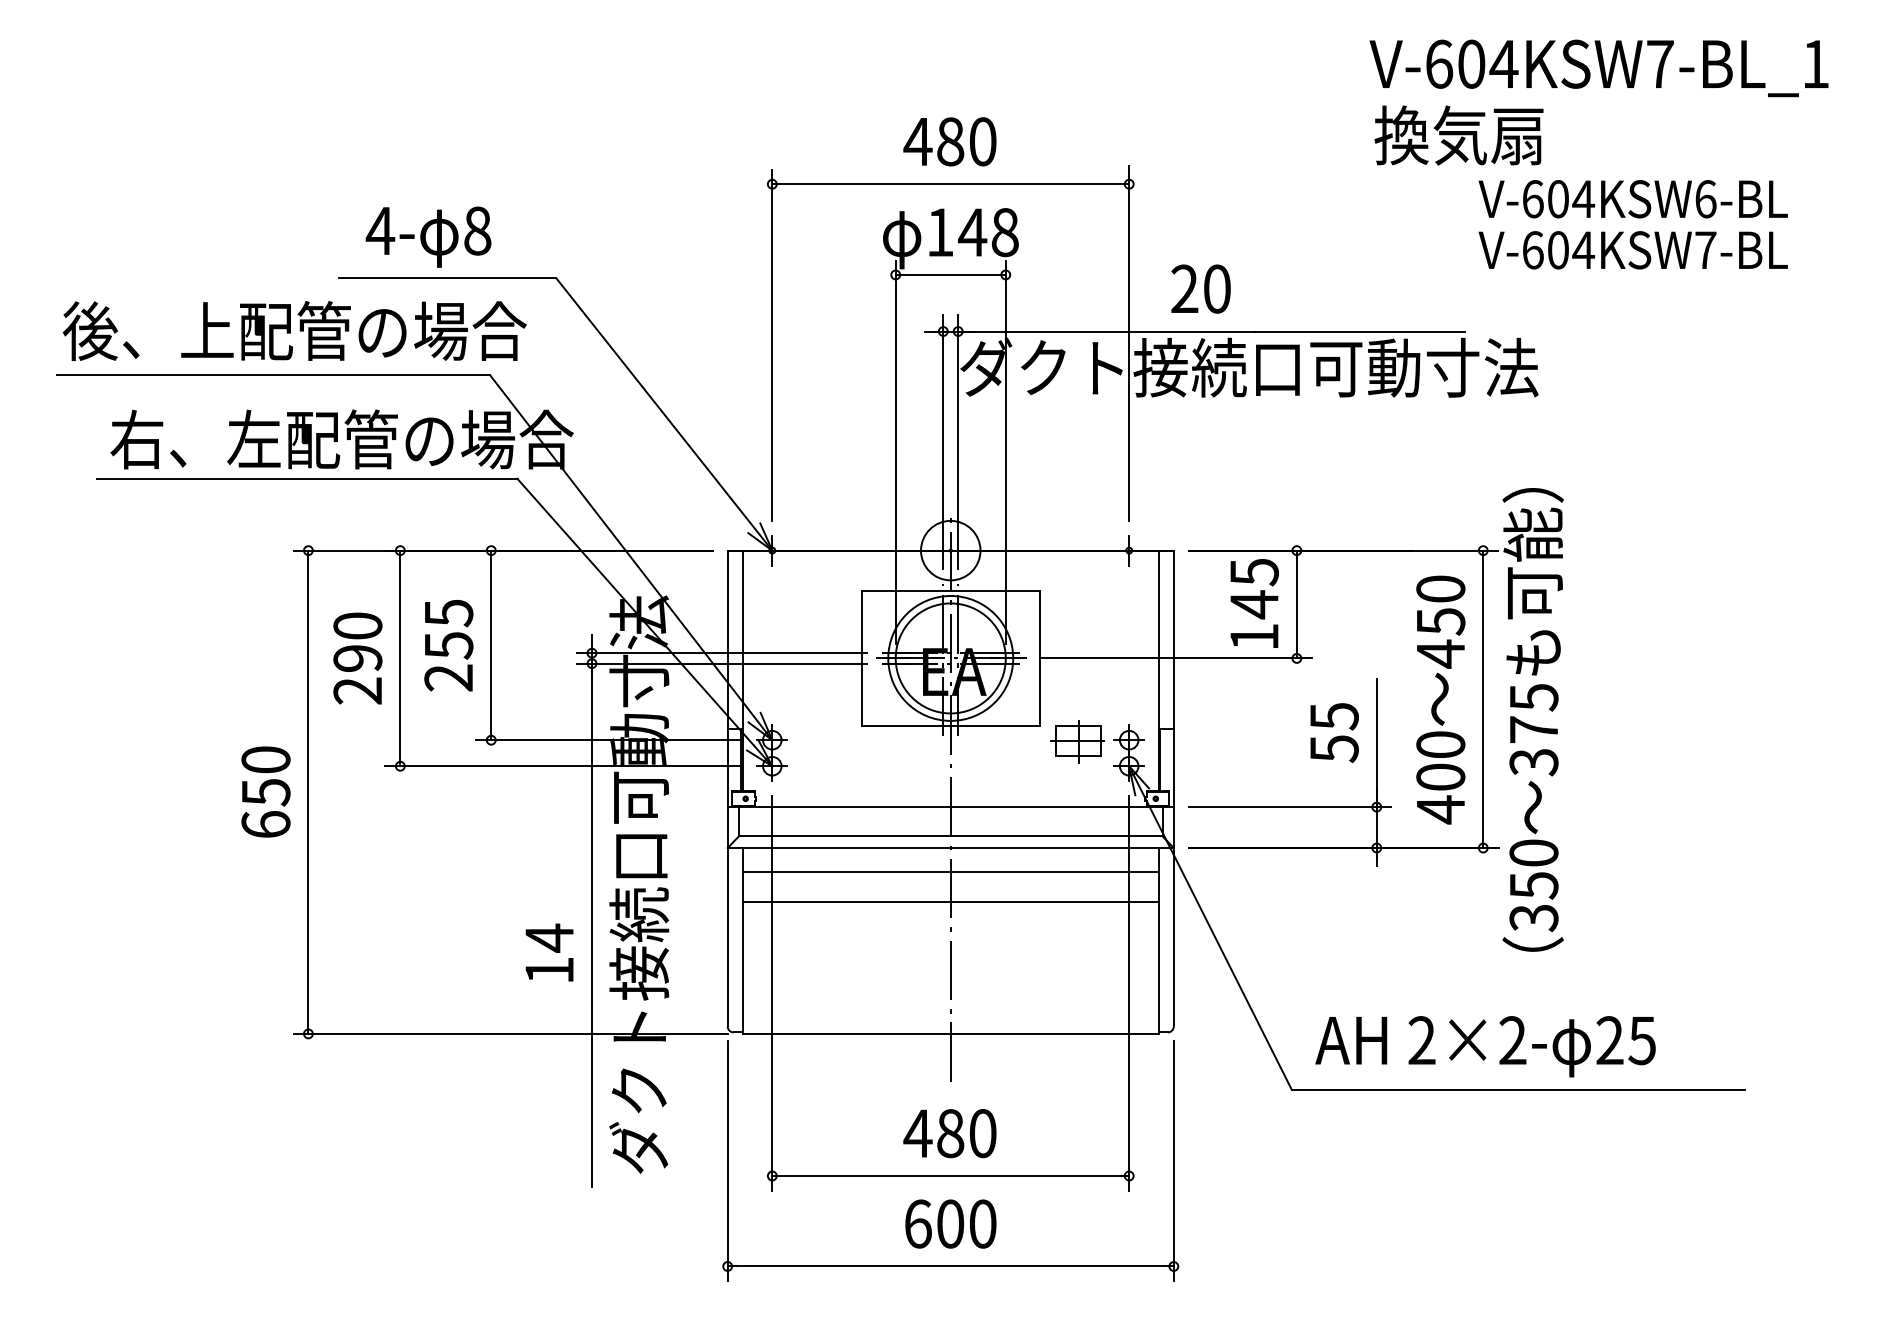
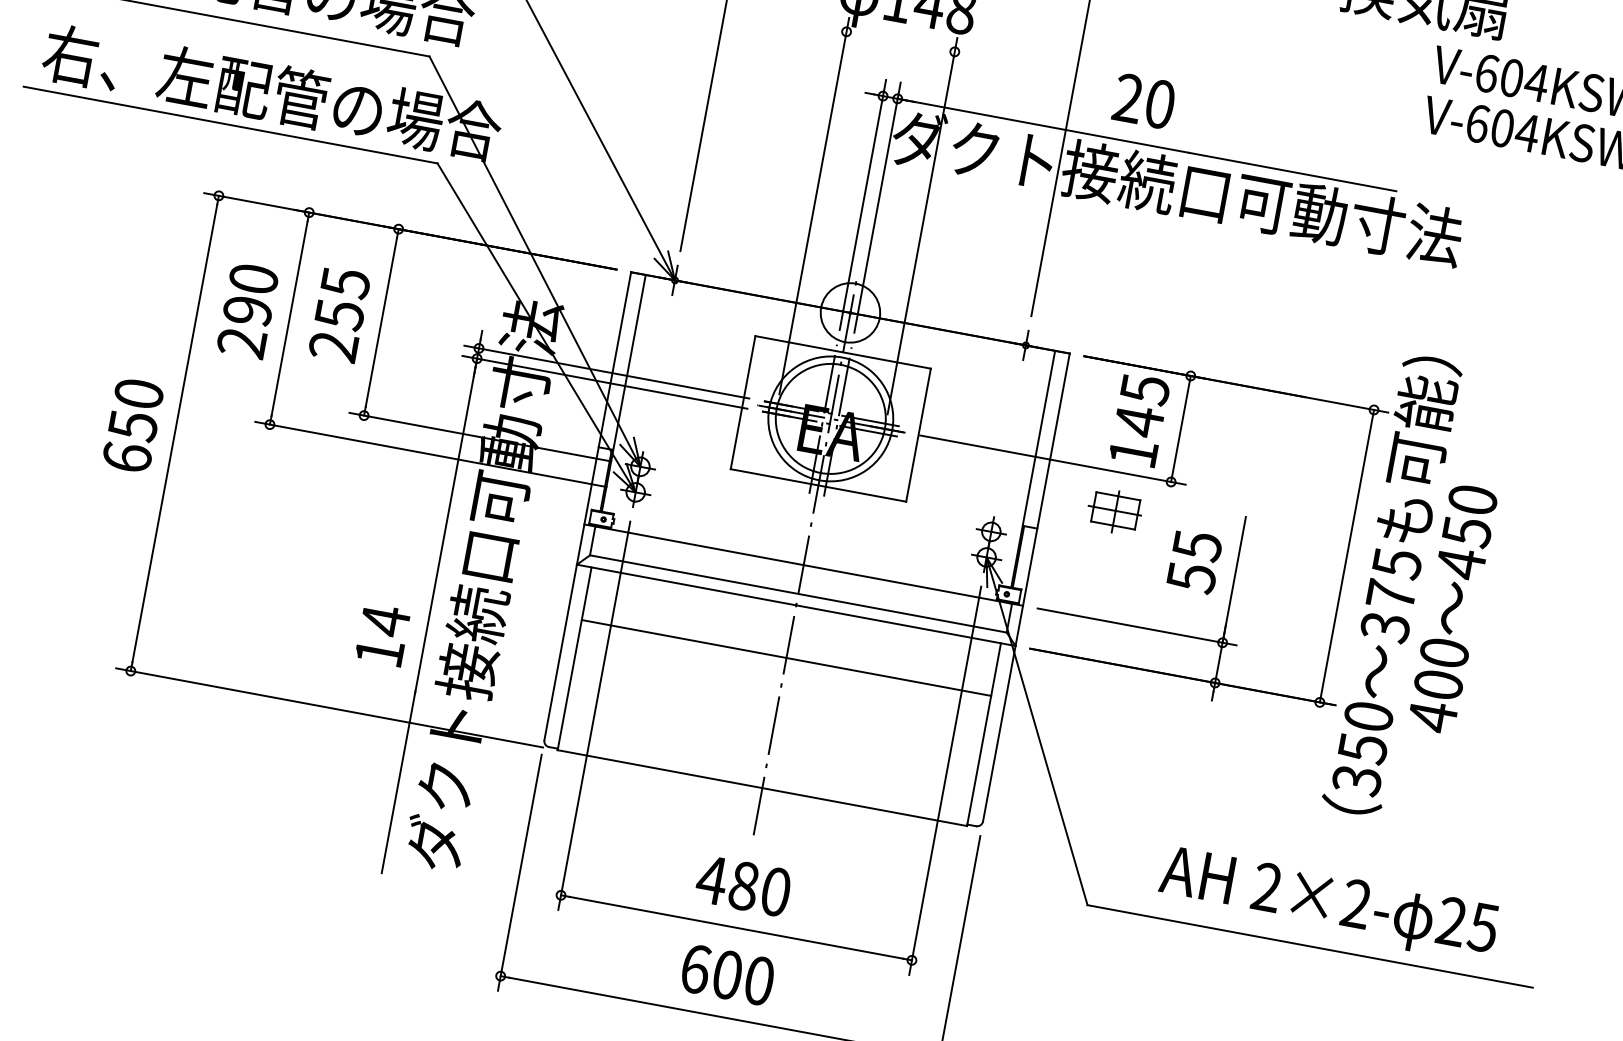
line: (950, 274) -> (900, 41), removed
text: (1440, 699) -> (1452, 608), moved
part: (1077, 741) -> (1114, 511), moved
line: (950, 871) -> (791, 628), removed
text: (1485, 1046) -> (1328, 904), moved

